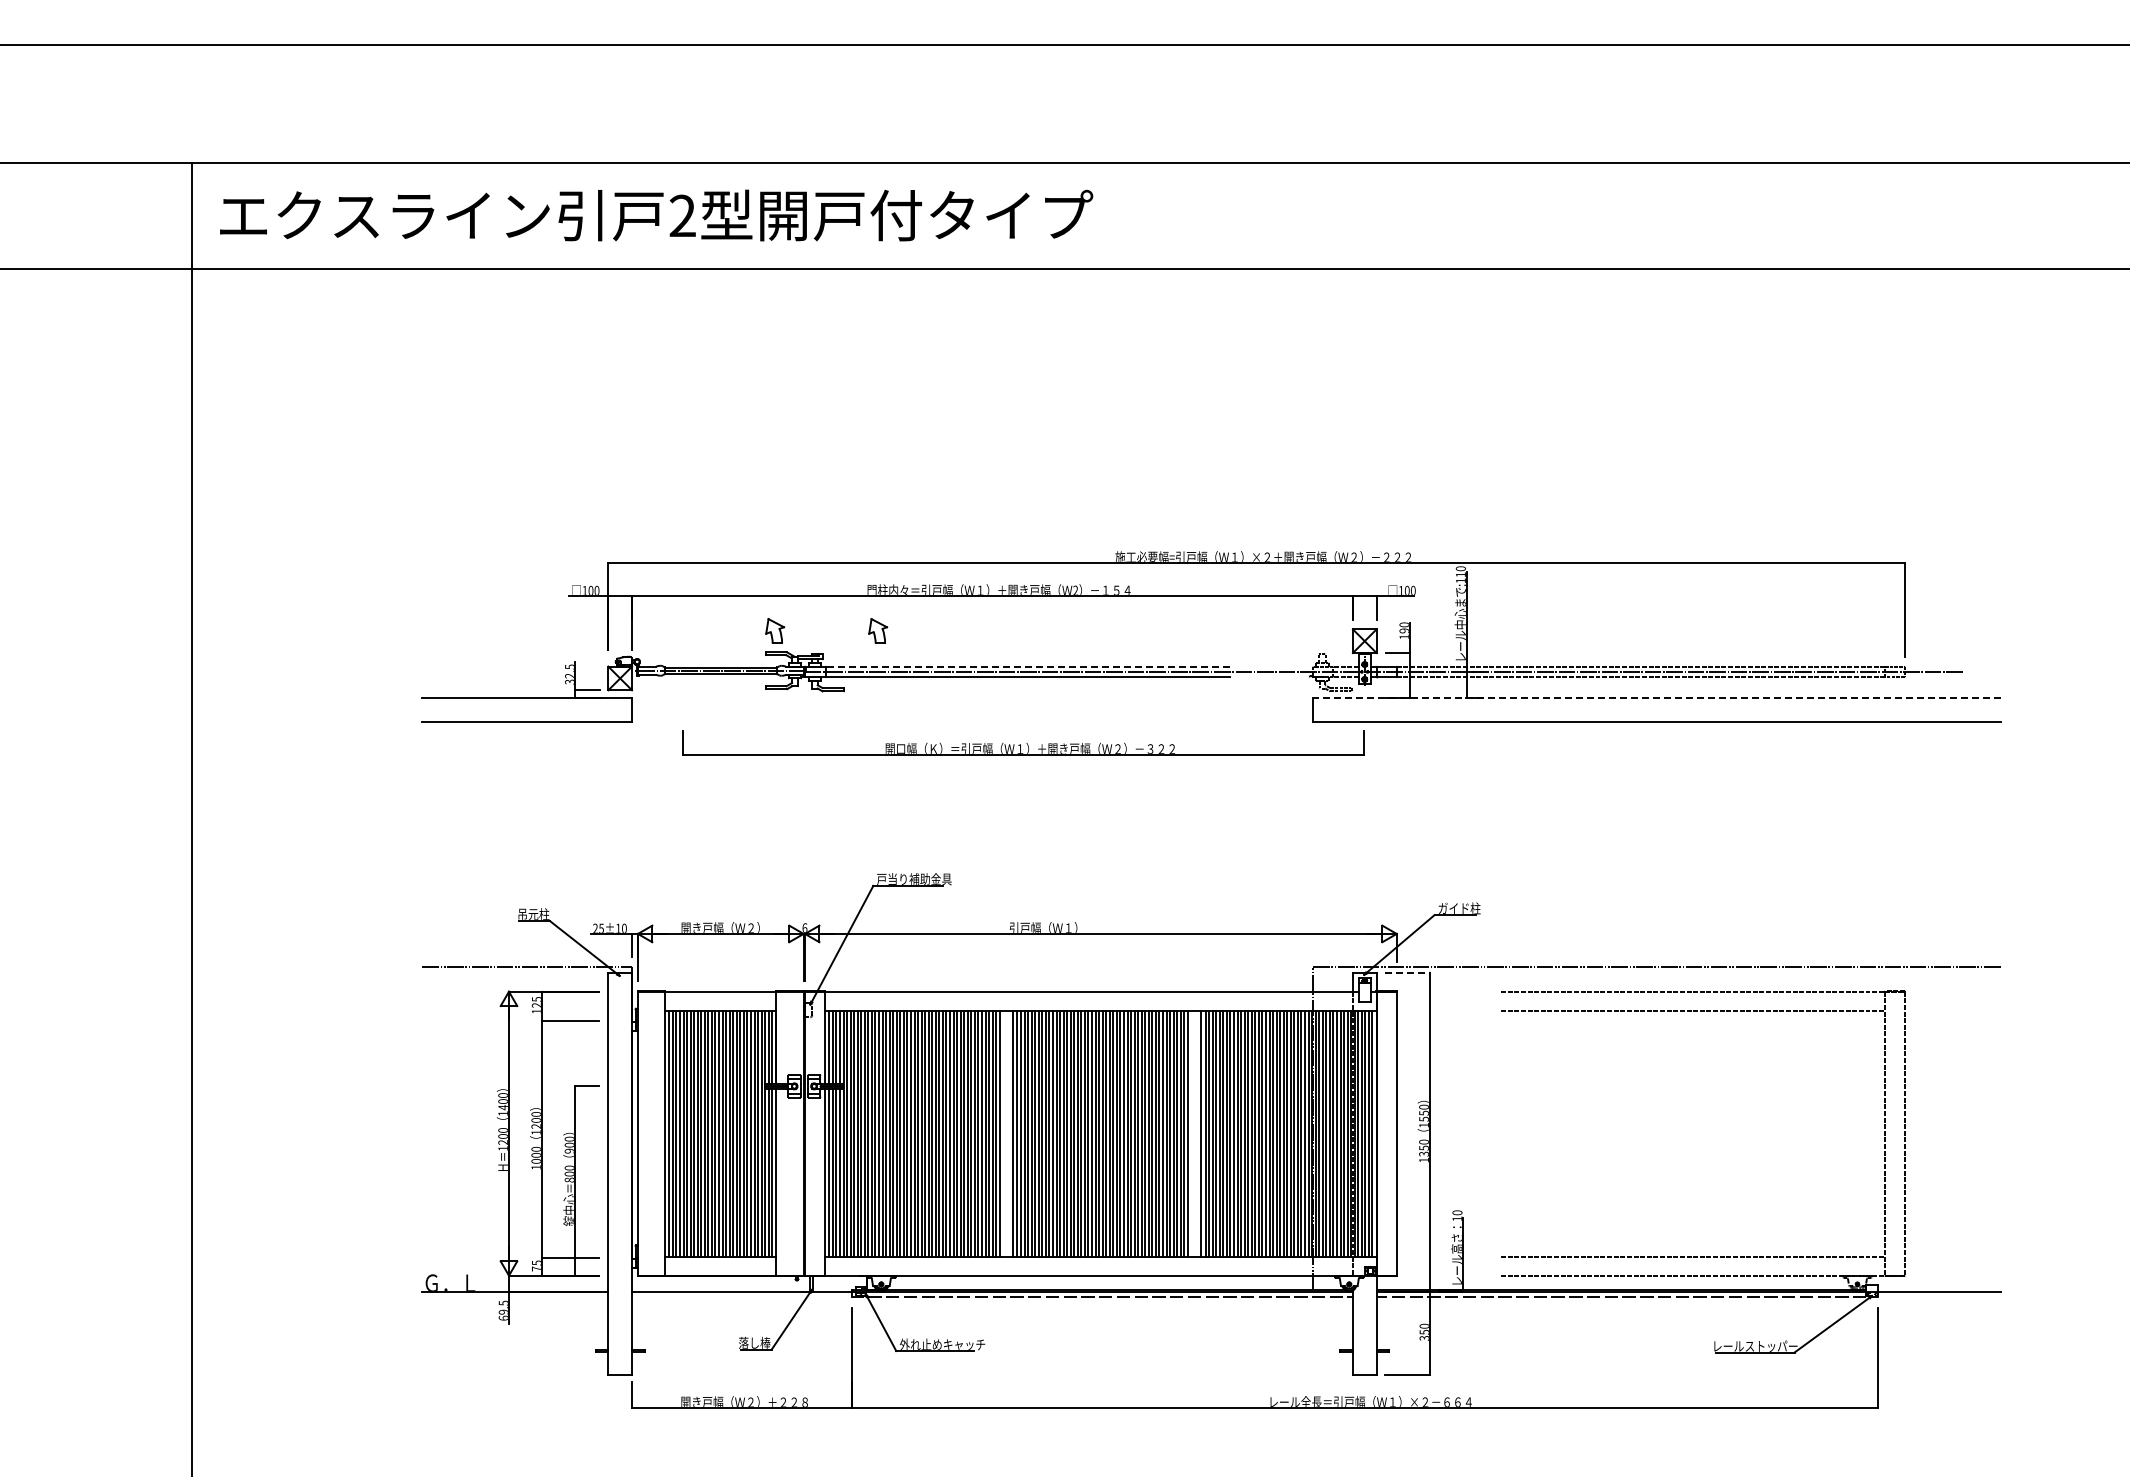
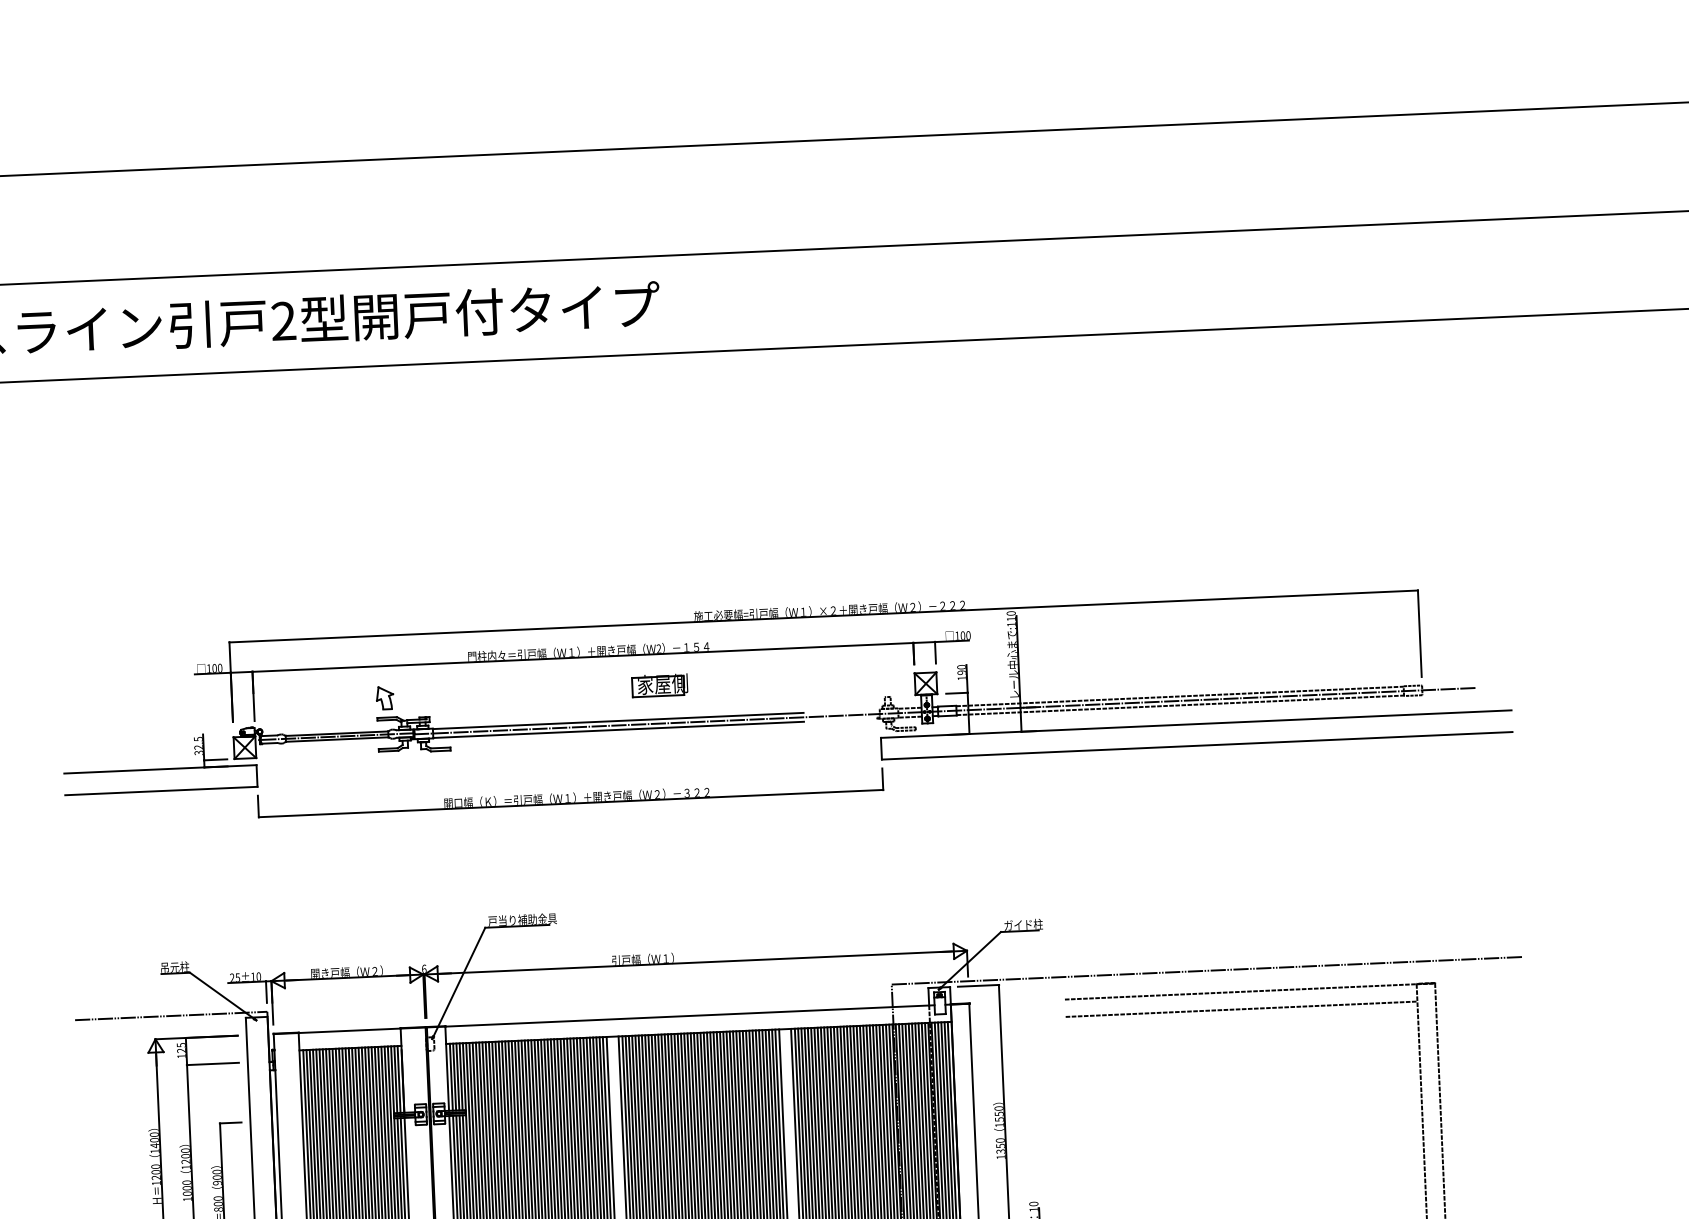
part: (878, 630) -> (479, 693), removed
part: (1074, 630) -> (659, 685), added
line: (1027, 667) -> (617, 721), dashed -> solid
line: (1657, 698) -> (1196, 724), dashed -> solid
part: (1023, 742) -> (570, 792), moved
line: (1408, 972) -> (979, 985), dashed -> solid

